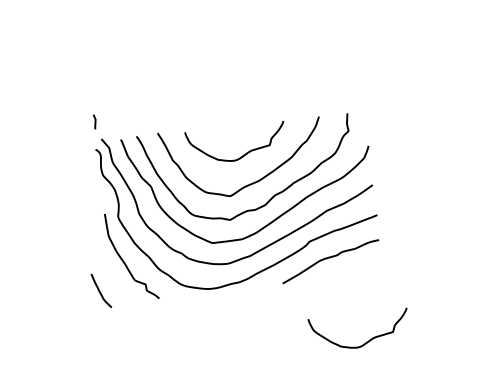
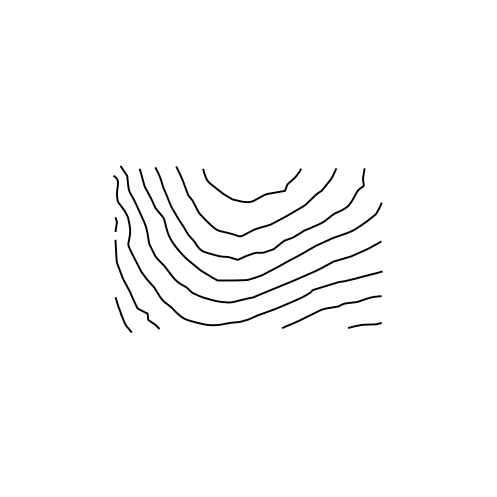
curve: (94, 121) -> (115, 224), moved
line: (365, 271) -> (364, 325), added
curve: (100, 290) -> (122, 314), moved
curve: (366, 341) -> (357, 394), removed

